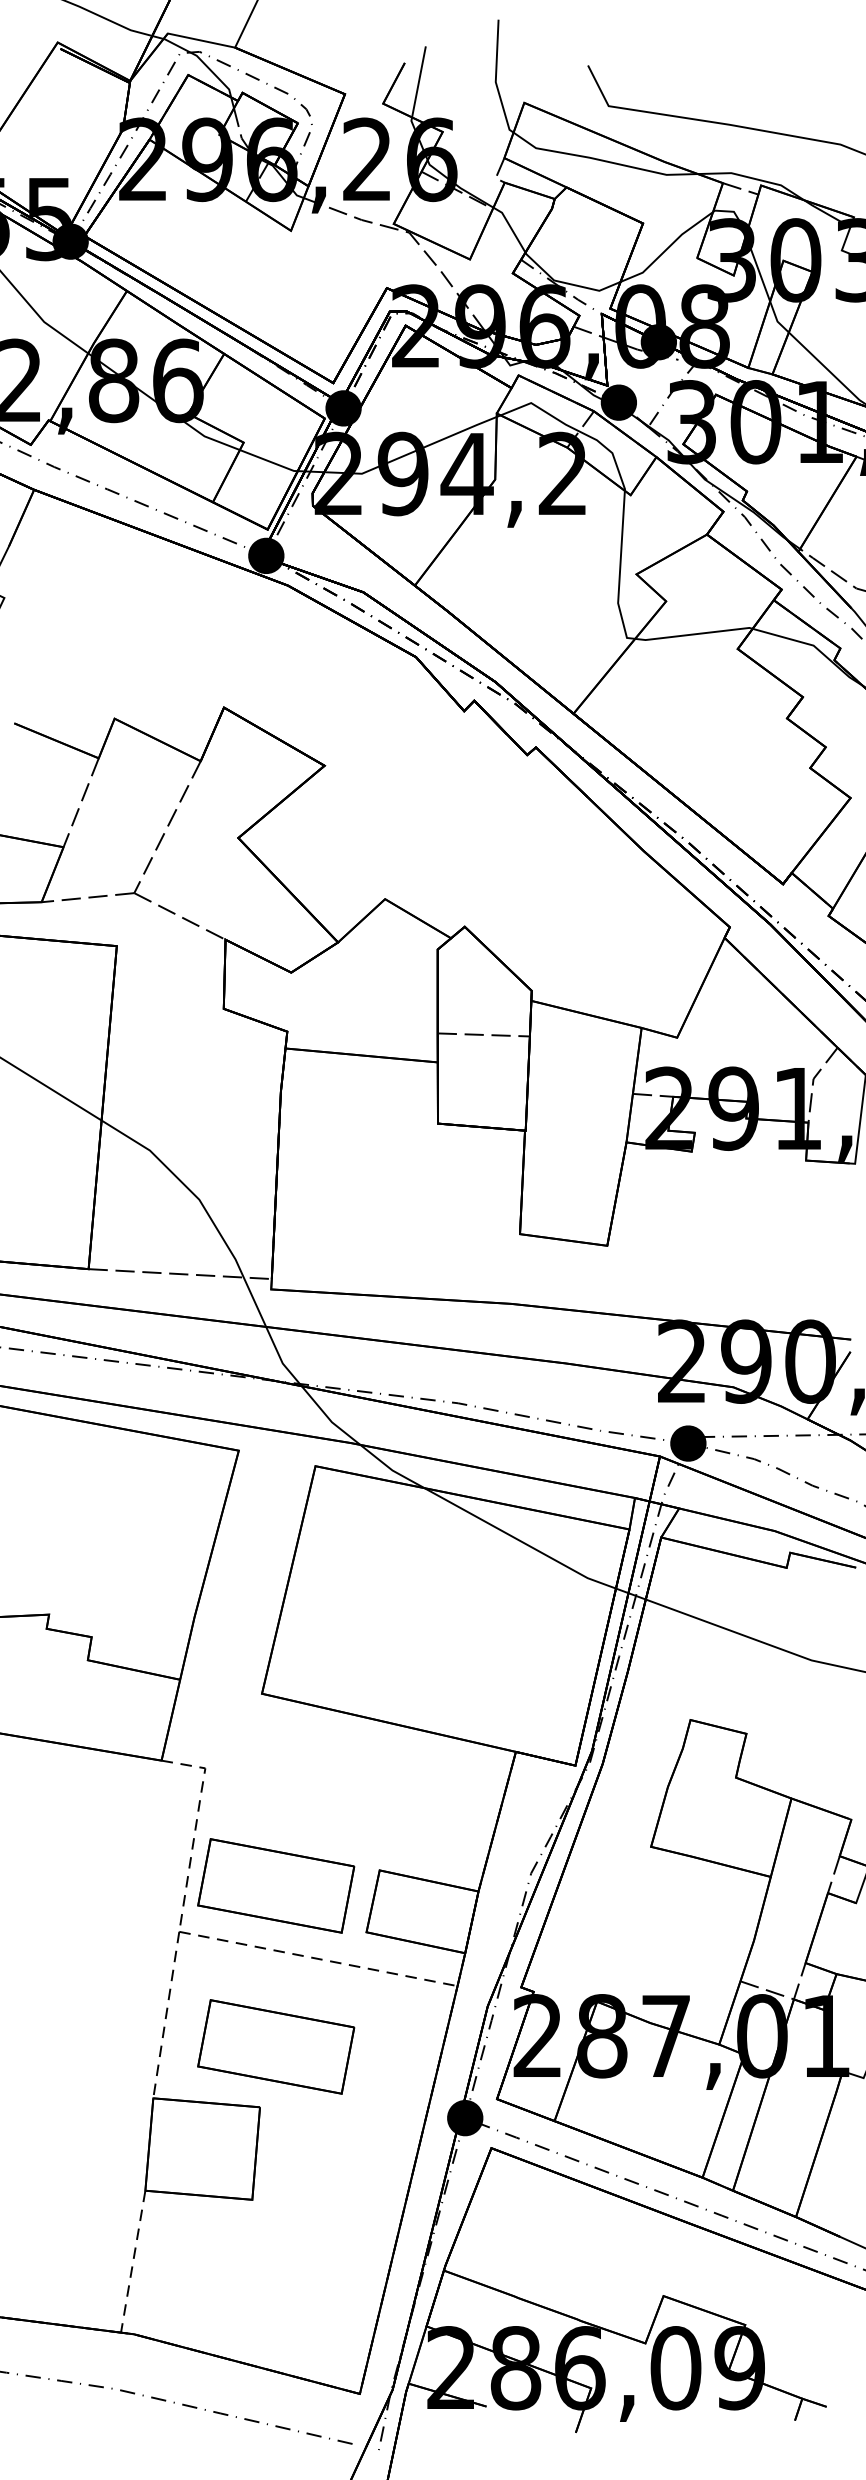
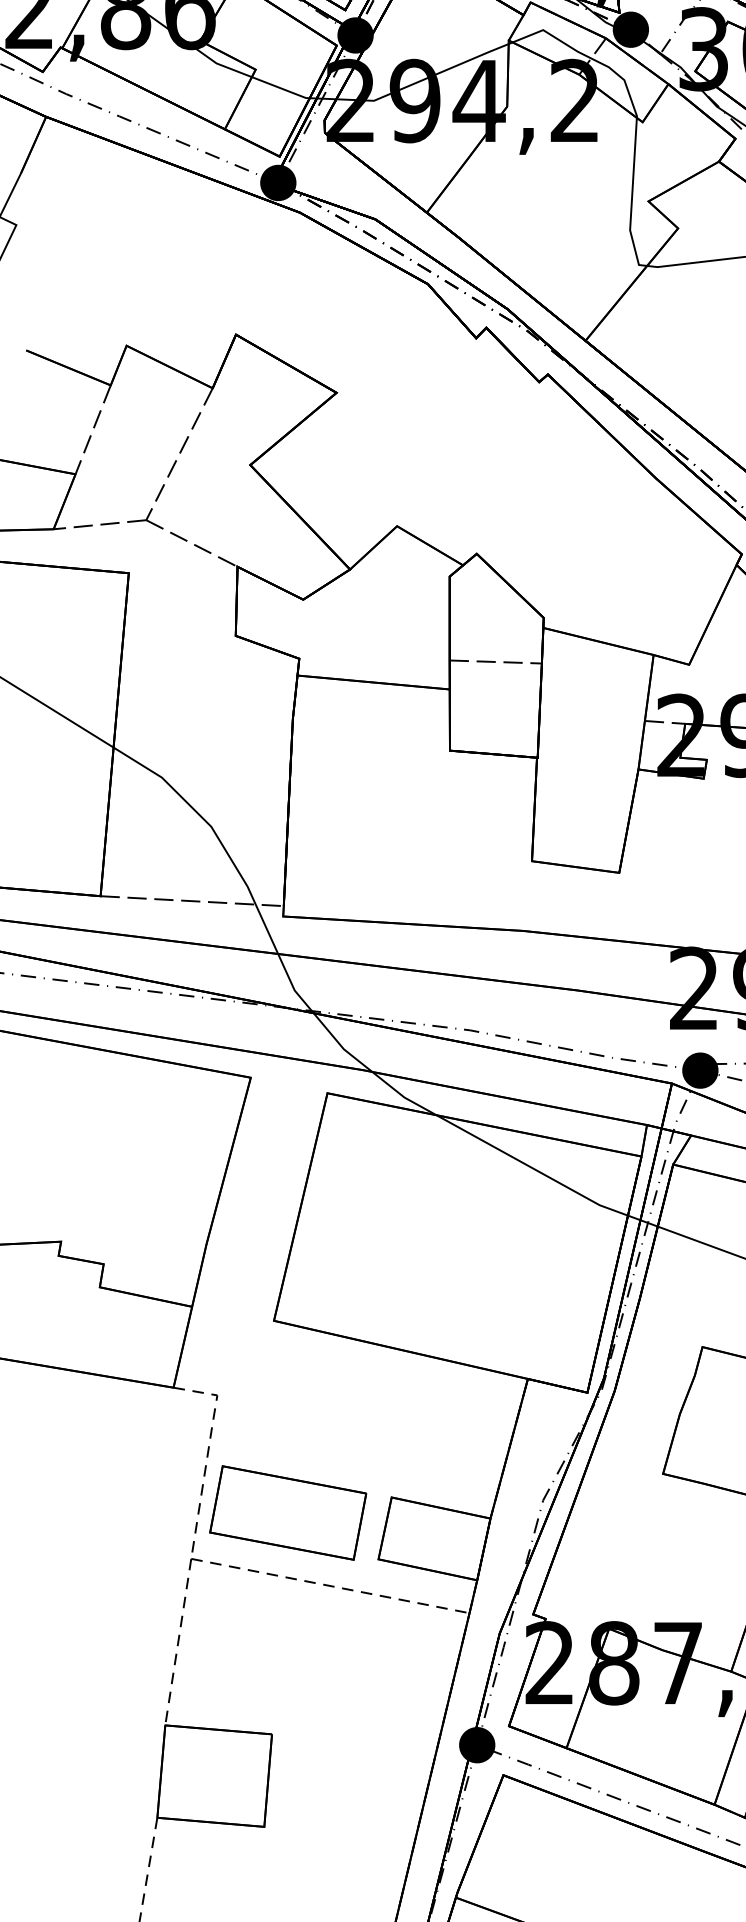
part: (276, 2046) -> (288, 1673), removed

